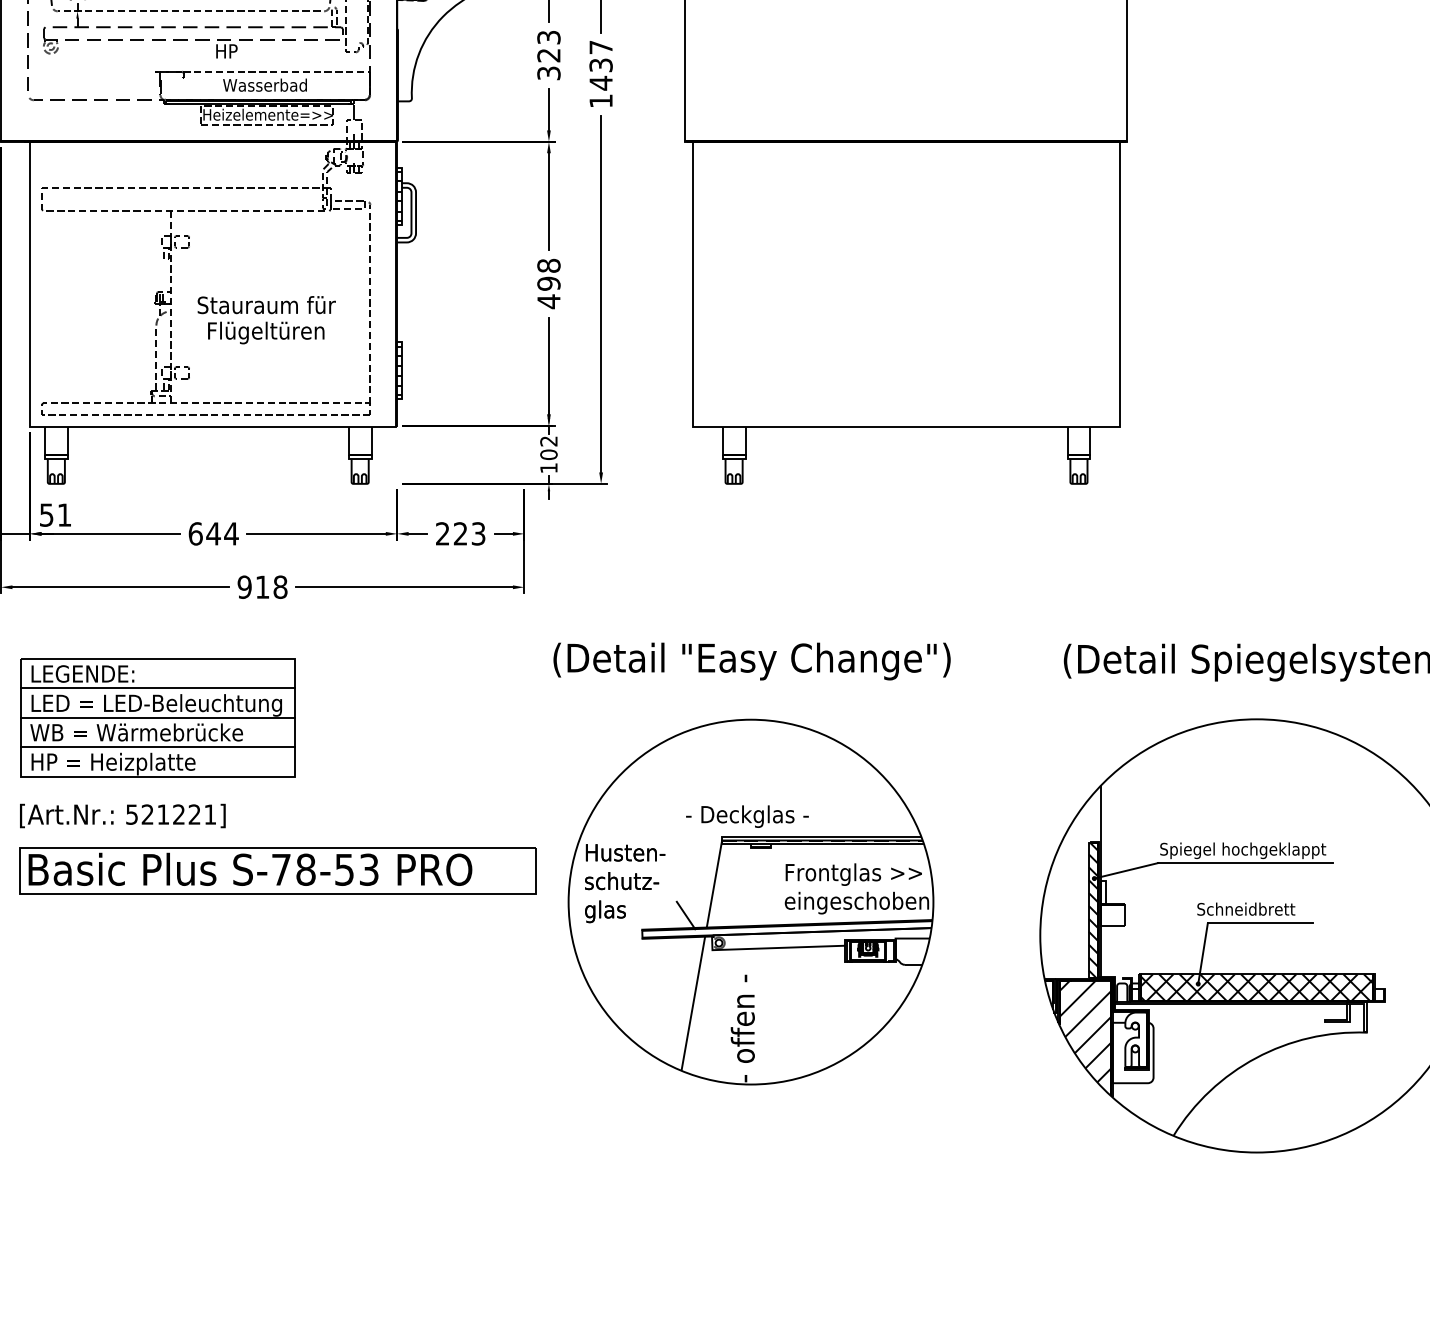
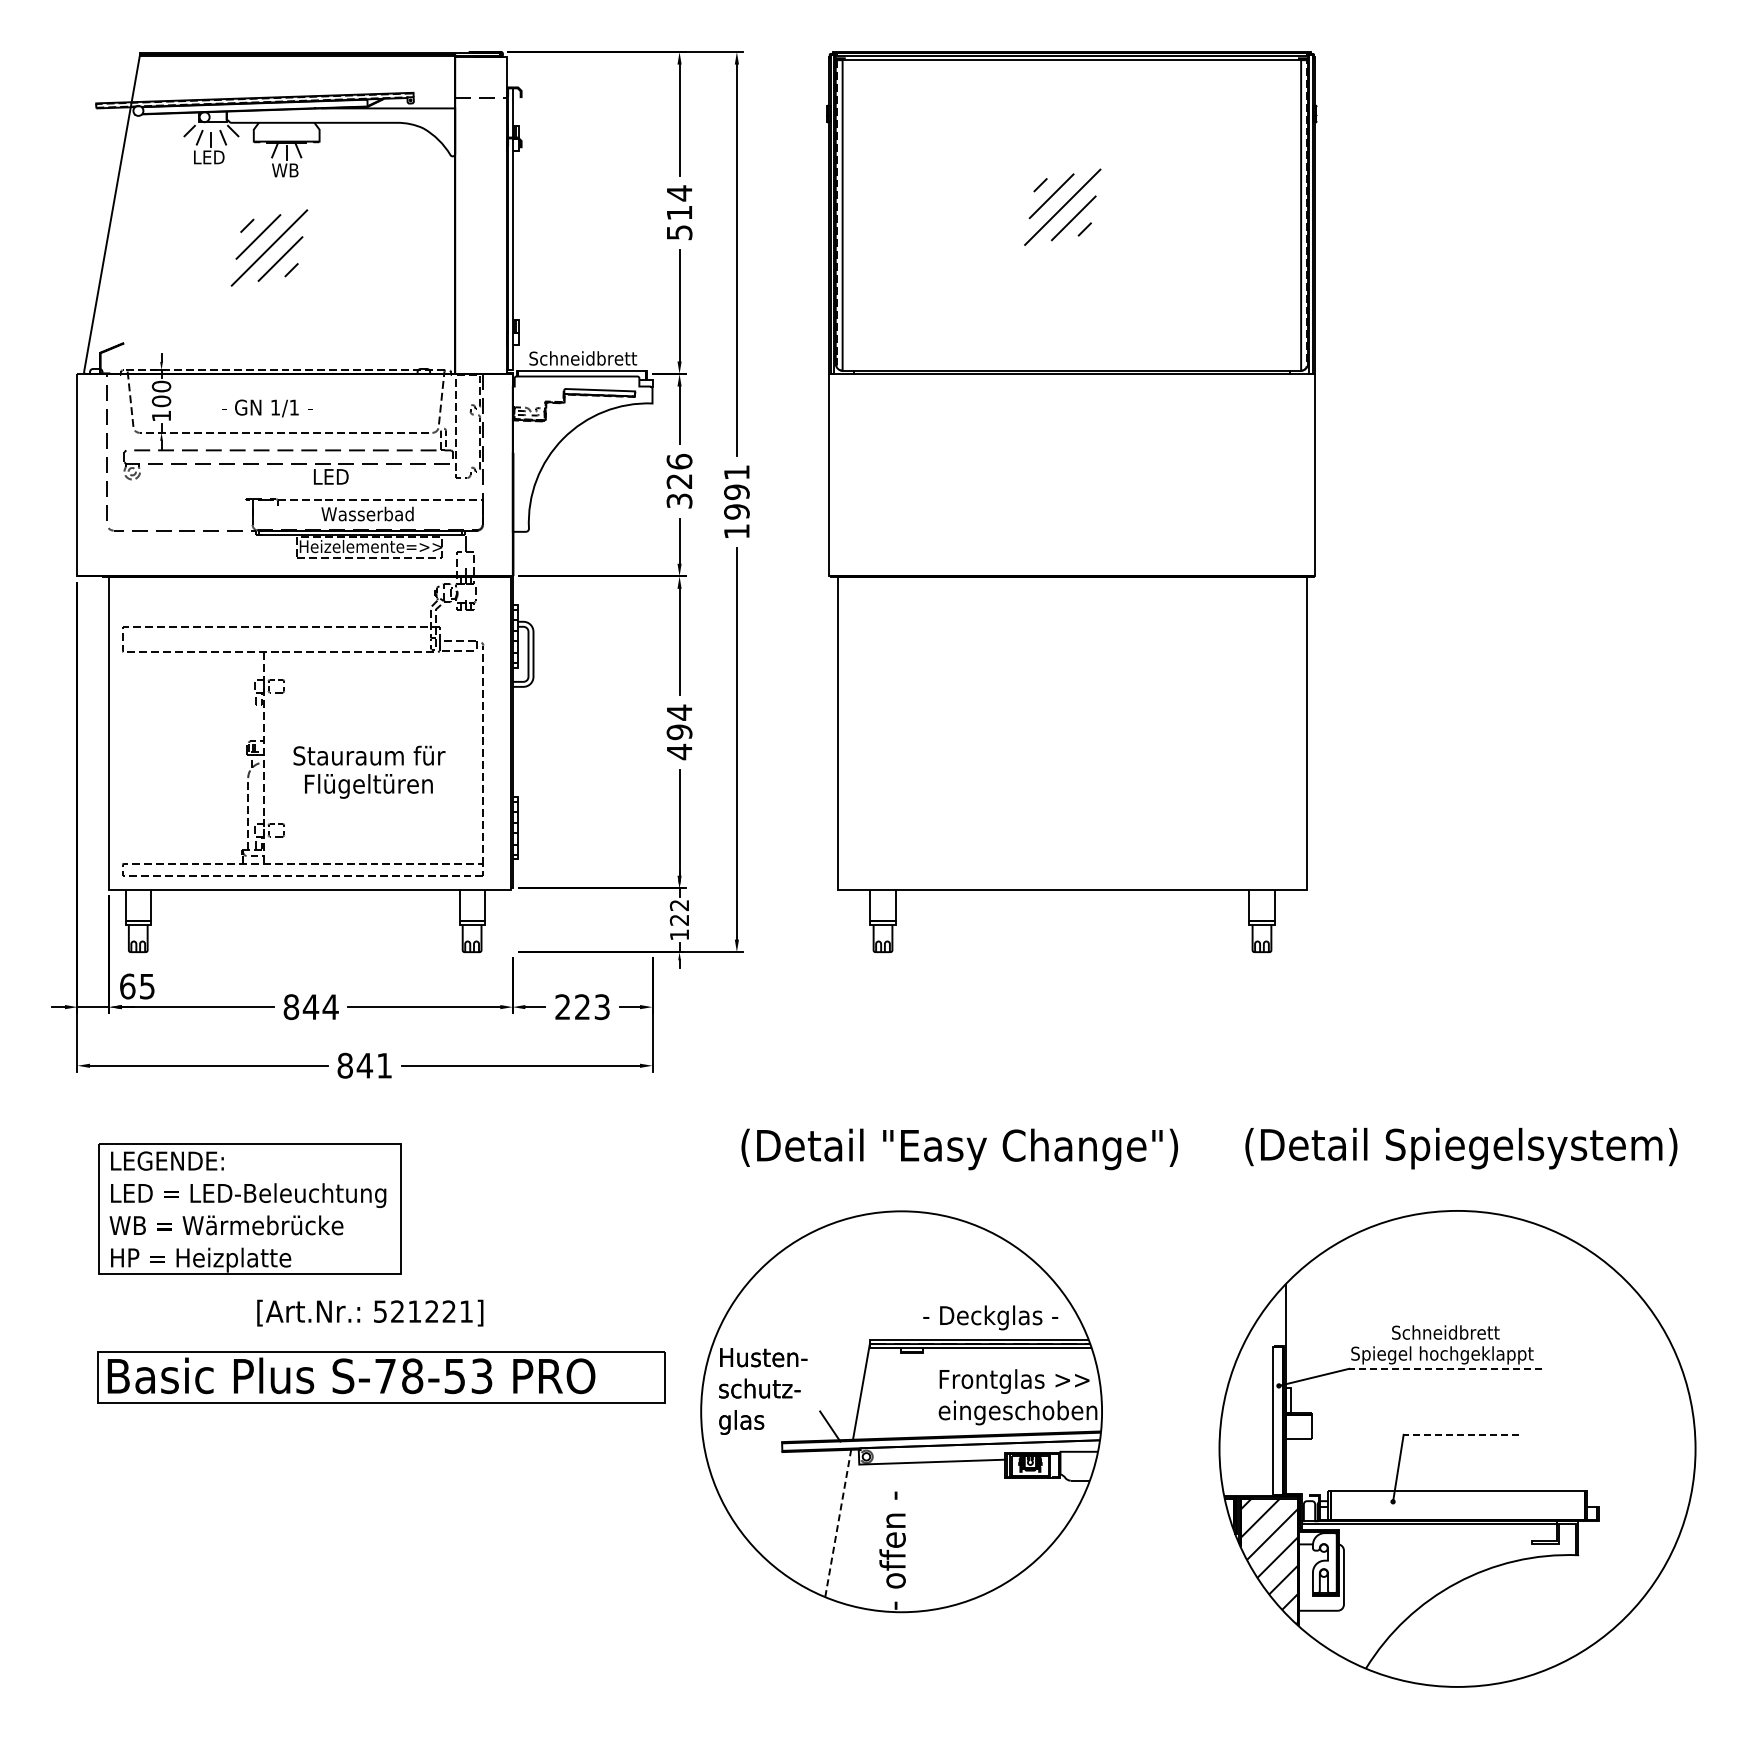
text: (548, 37) -> (679, 461), 323 -> 326
text: (232, 51) -> (331, 476), HP -> LED
text: (600, 65) -> (736, 492), 1437 -> 1991
text: (548, 265) -> (679, 712), 498 -> 494
text: (548, 454) -> (679, 919), 102 -> 122
text: (55, 515) -> (137, 986), 51 -> 65
text: (195, 533) -> (291, 1006), 644 -> 844
text: (262, 587) -> (364, 1065), 918 -> 841
text: (751, 661) -> (959, 1149), moved
line: (157, 688) -> (249, 1176), removed
line: (157, 718) -> (249, 1209), removed
line: (157, 747) -> (249, 1241), removed
text: (123, 815) -> (370, 1312), moved
text: (747, 816) -> (990, 1317), moved
line: (1245, 862) -> (1444, 1368), solid -> dashed
text: (1245, 909) -> (1445, 1332), moved
hatch: (1093, 910) -> (1277, 1420), removed
line: (1260, 922) -> (1461, 1434), solid -> dashed
hatch: (1256, 987) -> (1457, 1505), removed
line: (693, 1003) -> (838, 1523), solid -> dashed

